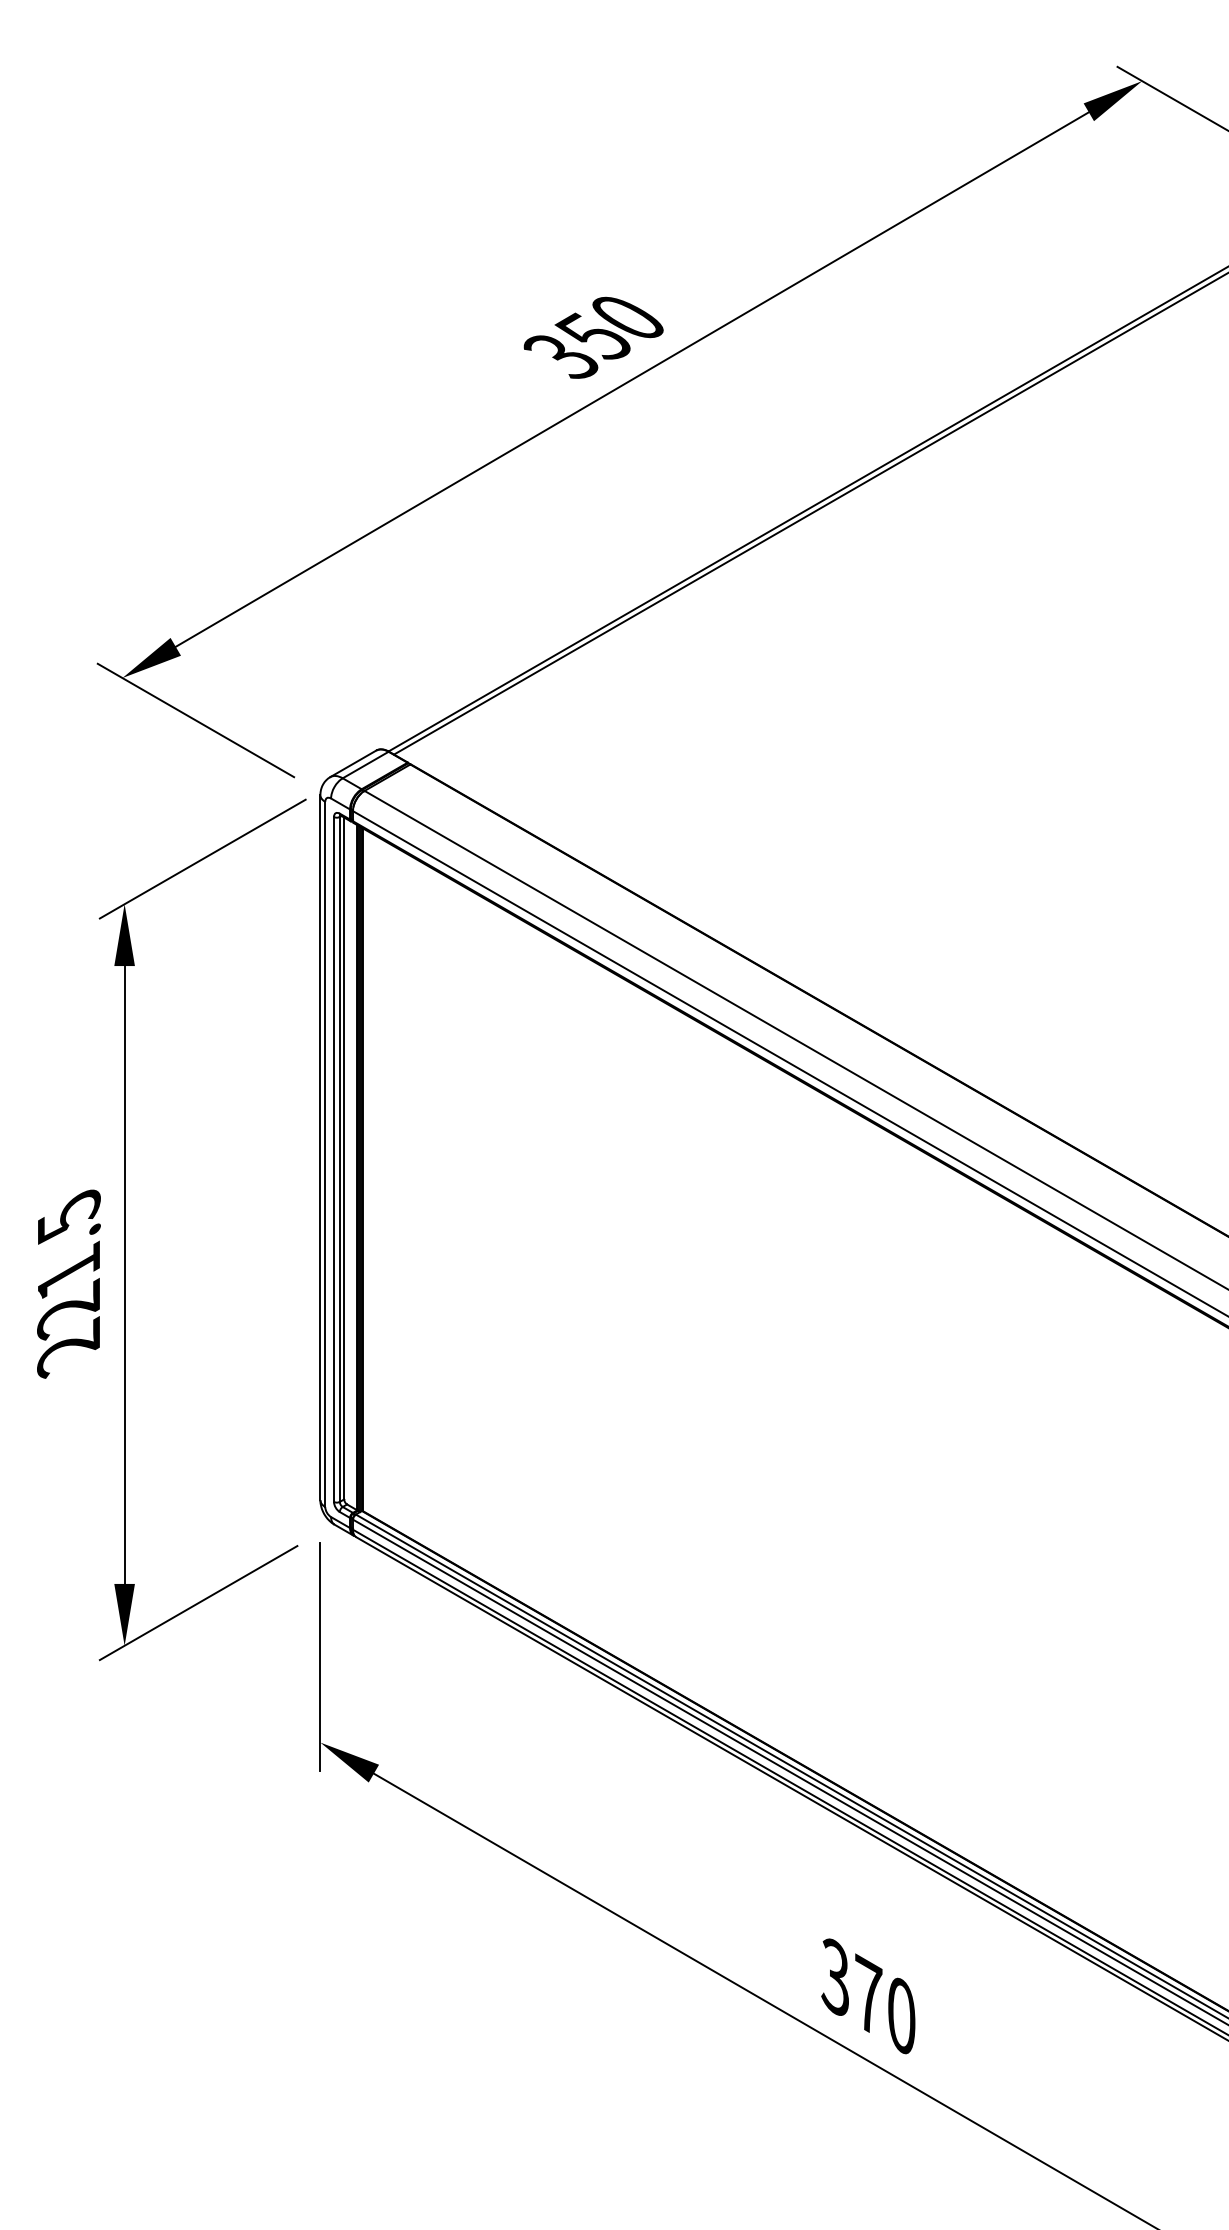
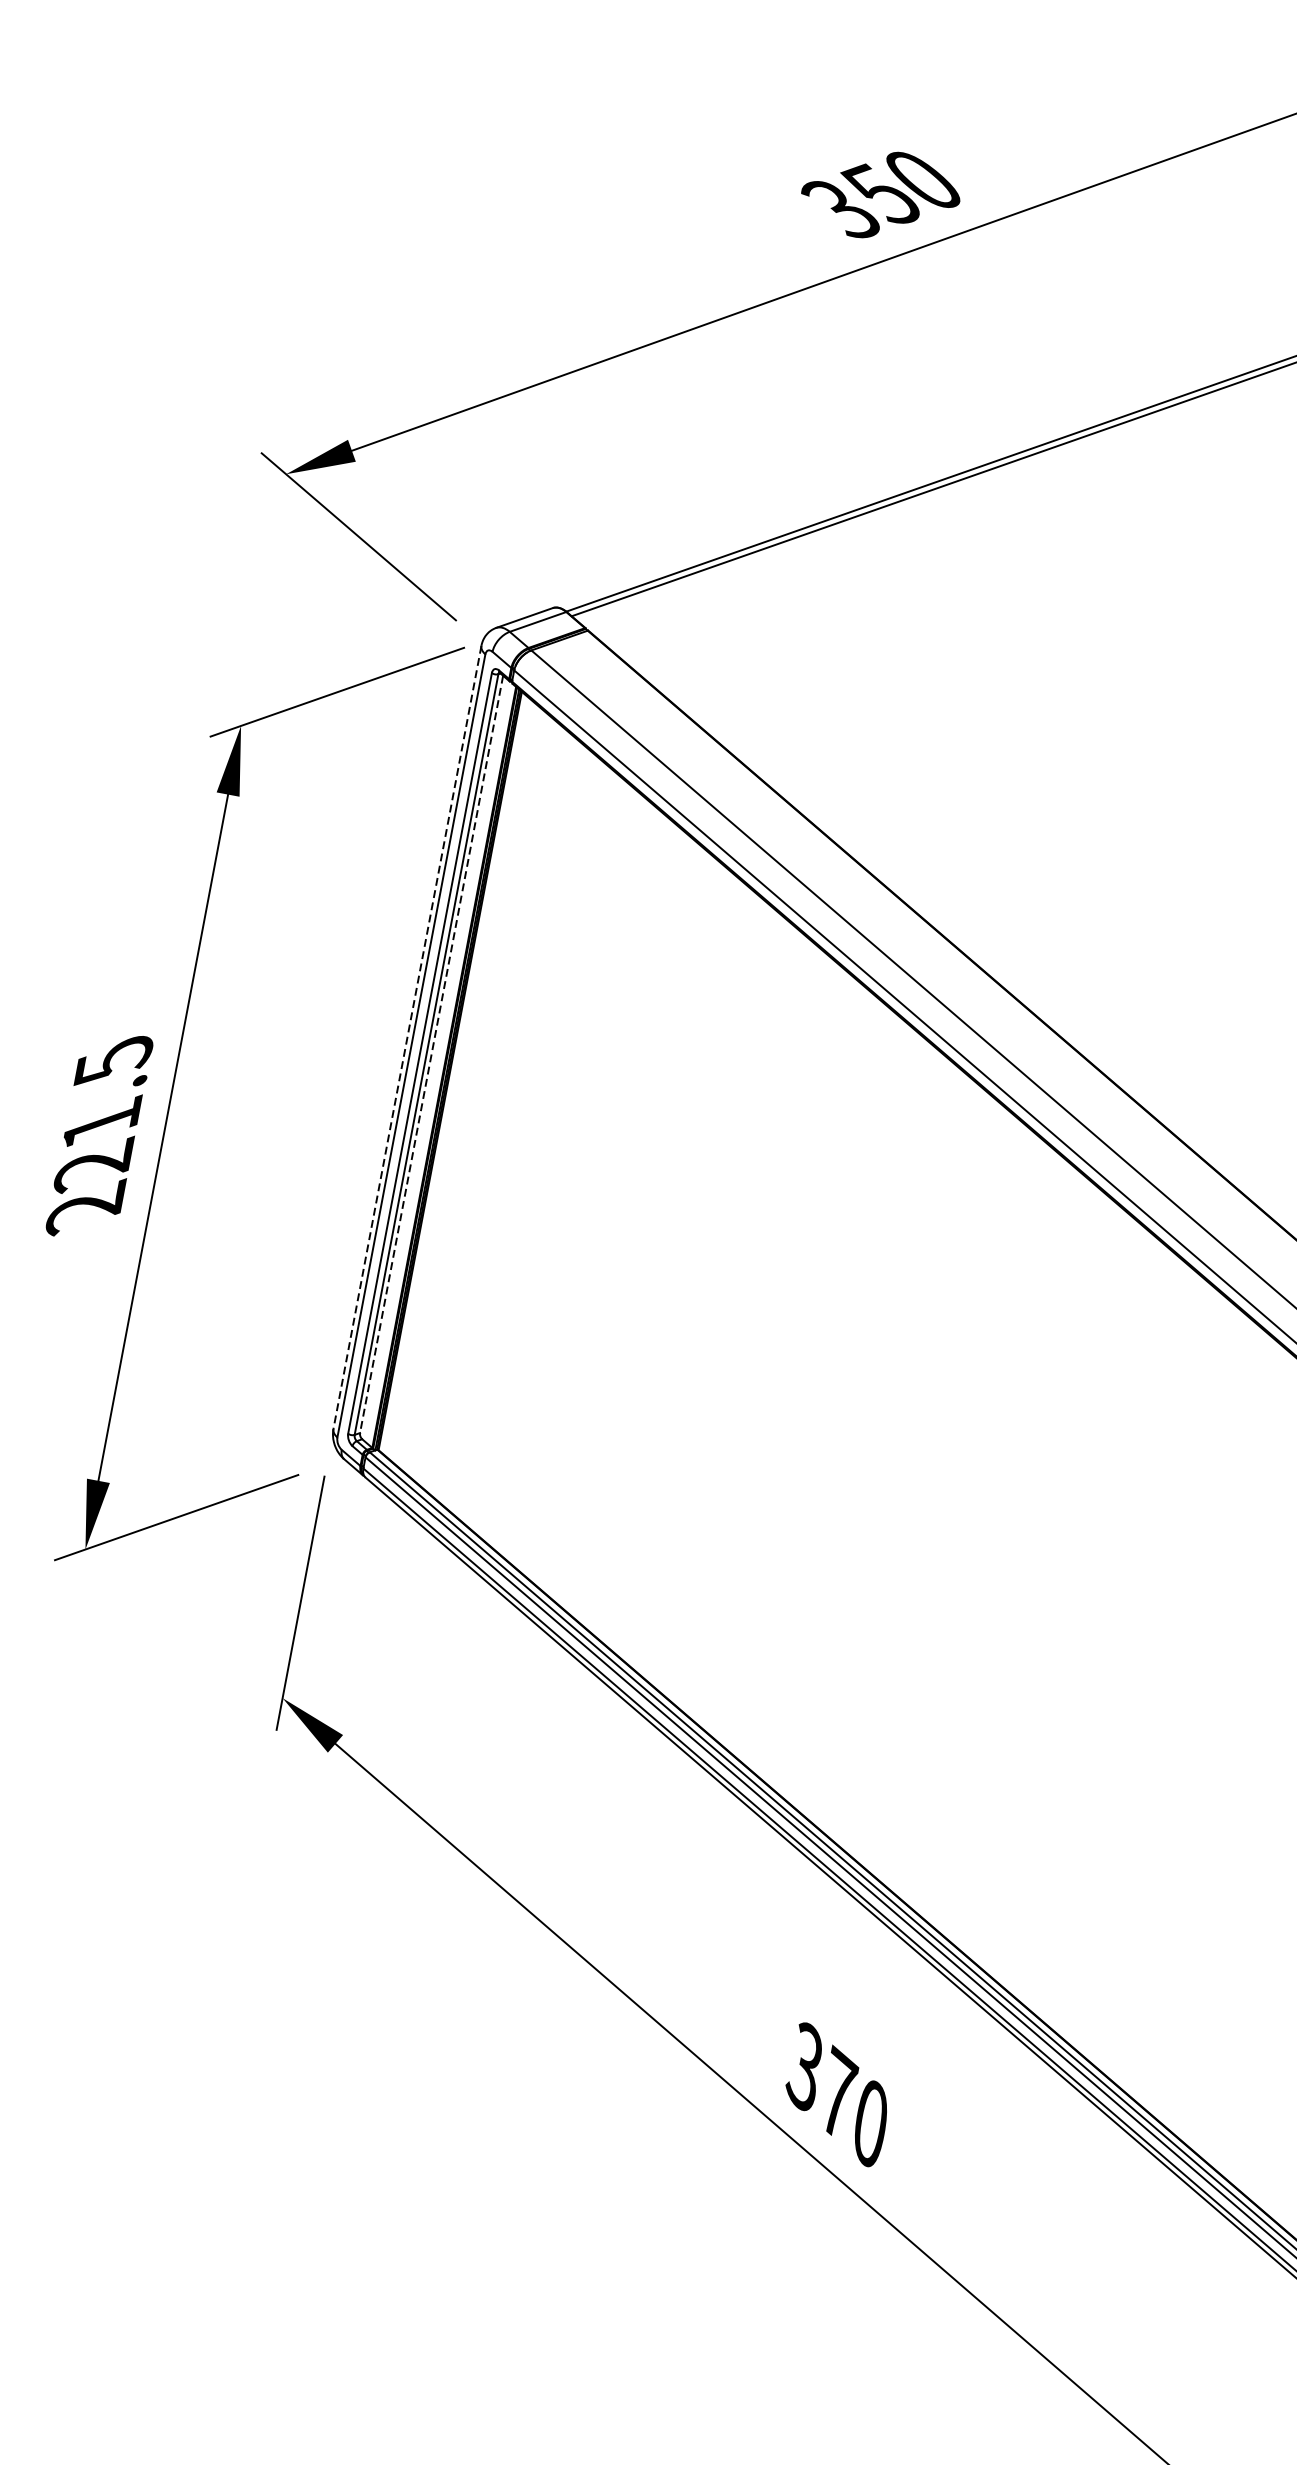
line: (320, 1147) -> (407, 1037), solid -> dashed
line: (344, 1158) -> (431, 1054), solid -> dashed

